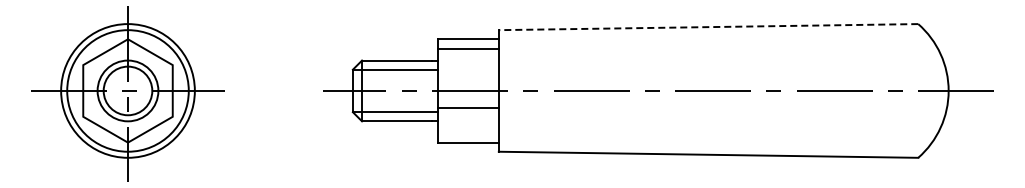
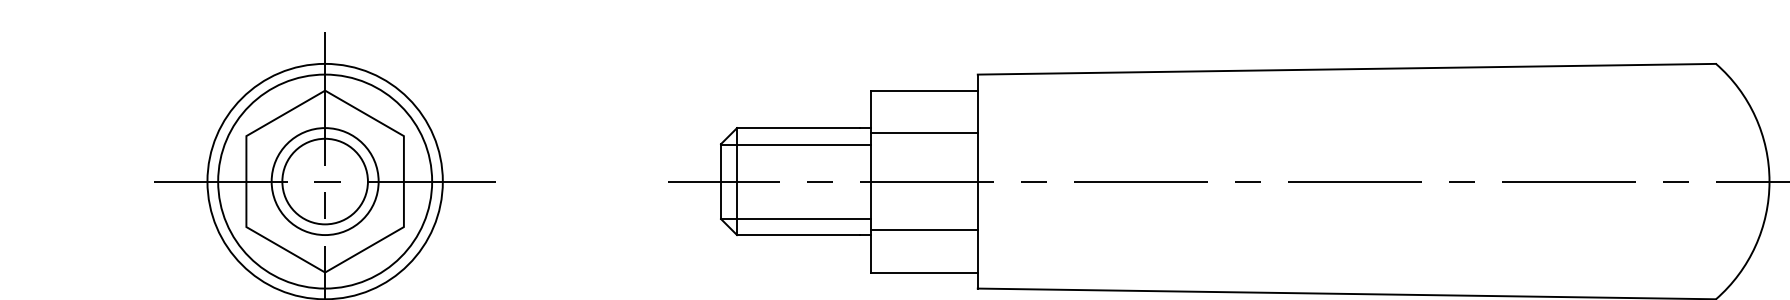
line: (708, 27) -> (1346, 69), dashed -> solid
line: (468, 48) -> (924, 133), moved
line: (468, 108) -> (924, 230), moved

